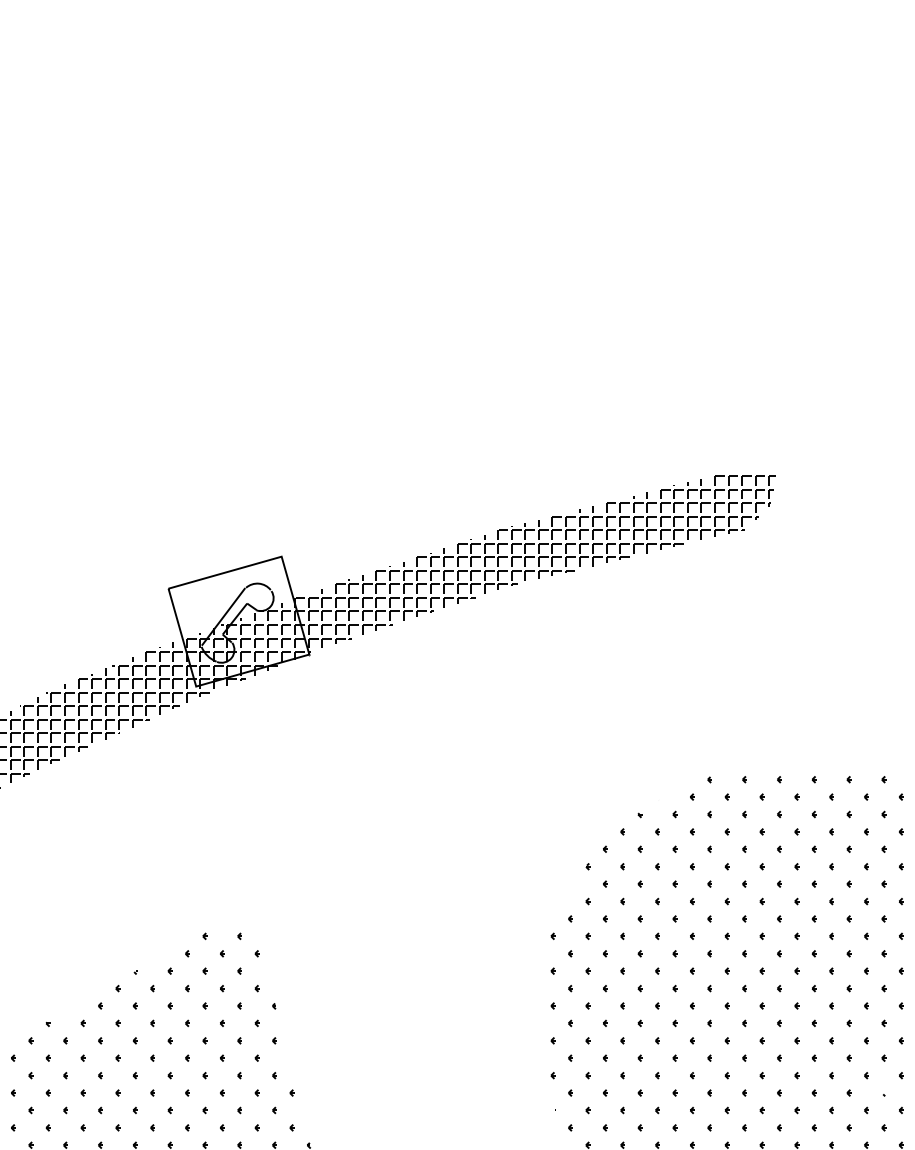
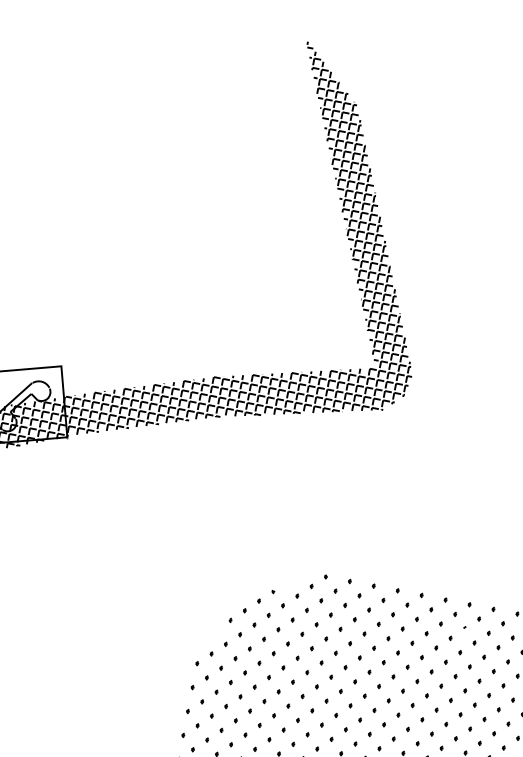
hatch: (655, 253) -> (358, 207), added

